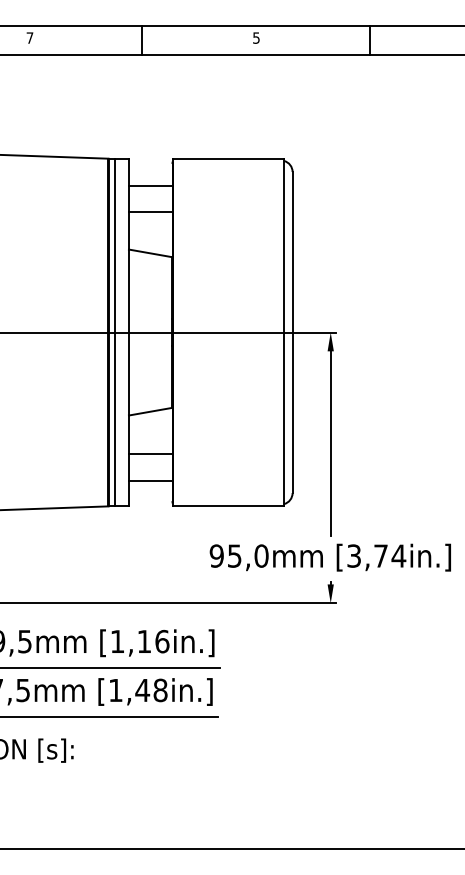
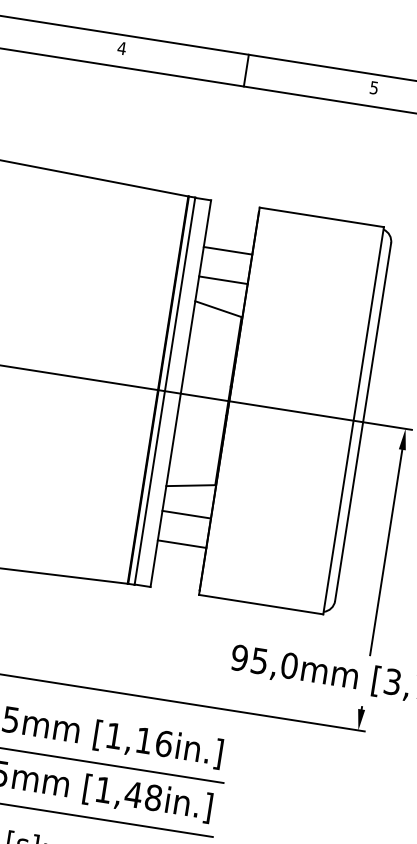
text: (29, 37) -> (121, 47), 7 -> 4
line: (150, 185) -> (227, 250), moved
line: (150, 212) -> (223, 280), moved
line: (150, 453) -> (186, 514), moved
line: (150, 481) -> (181, 544), moved

